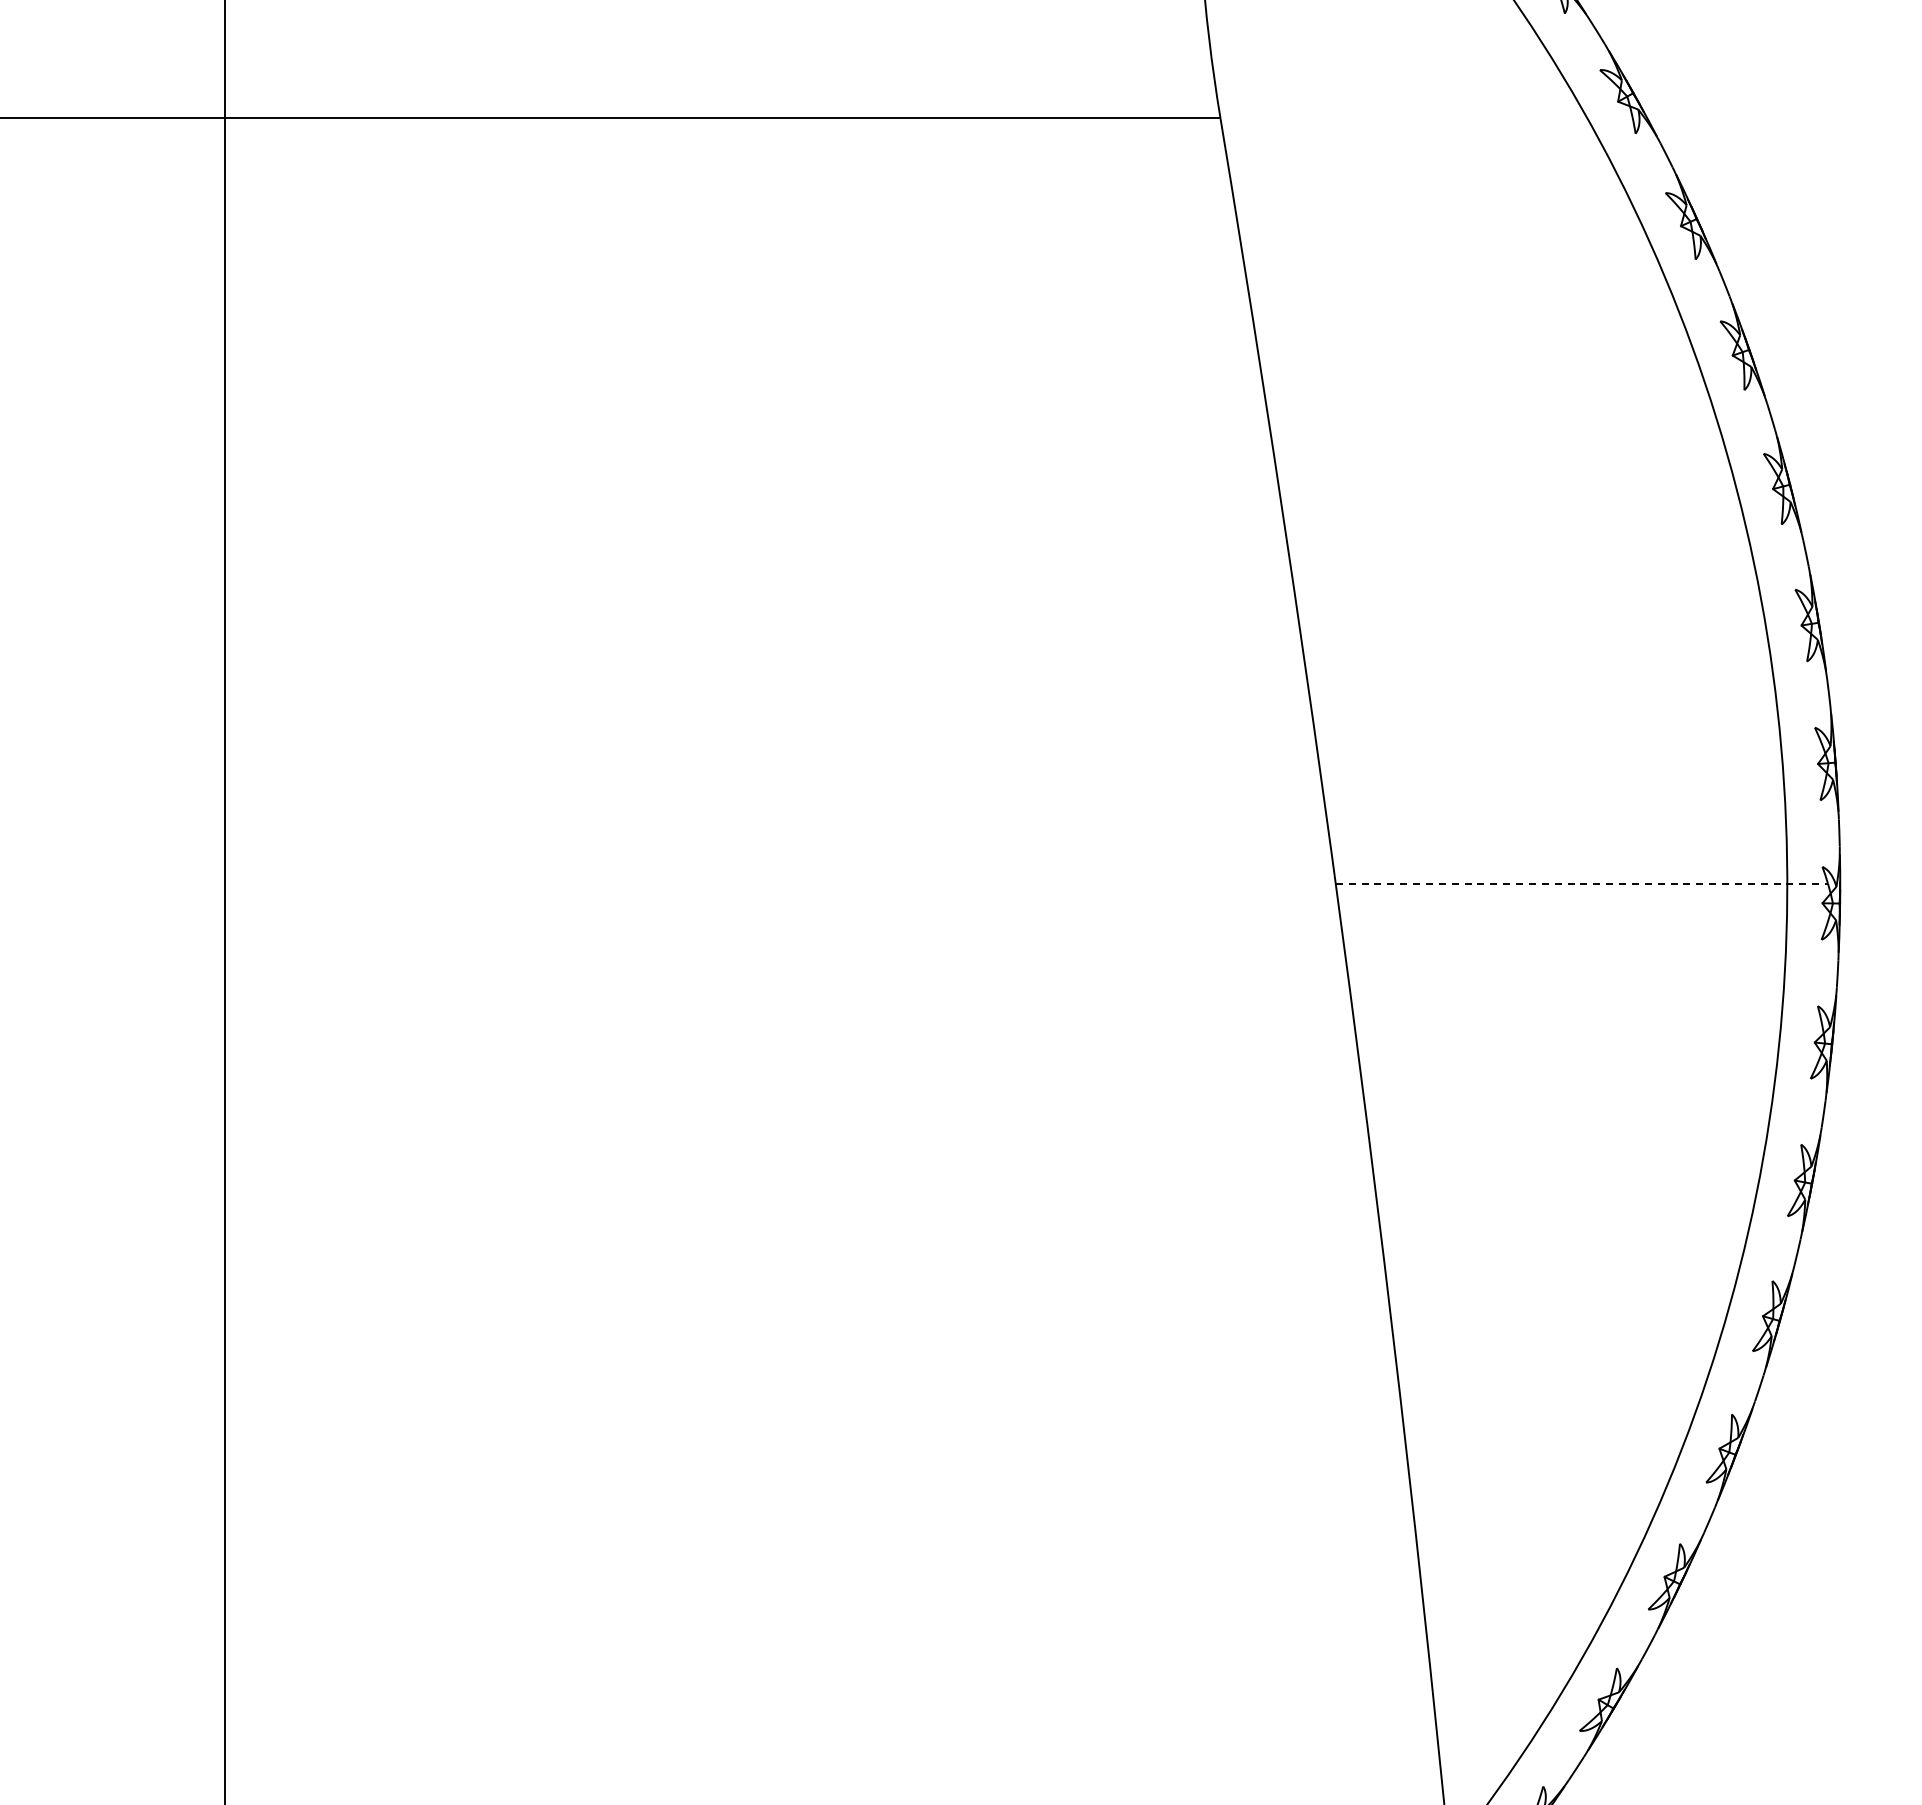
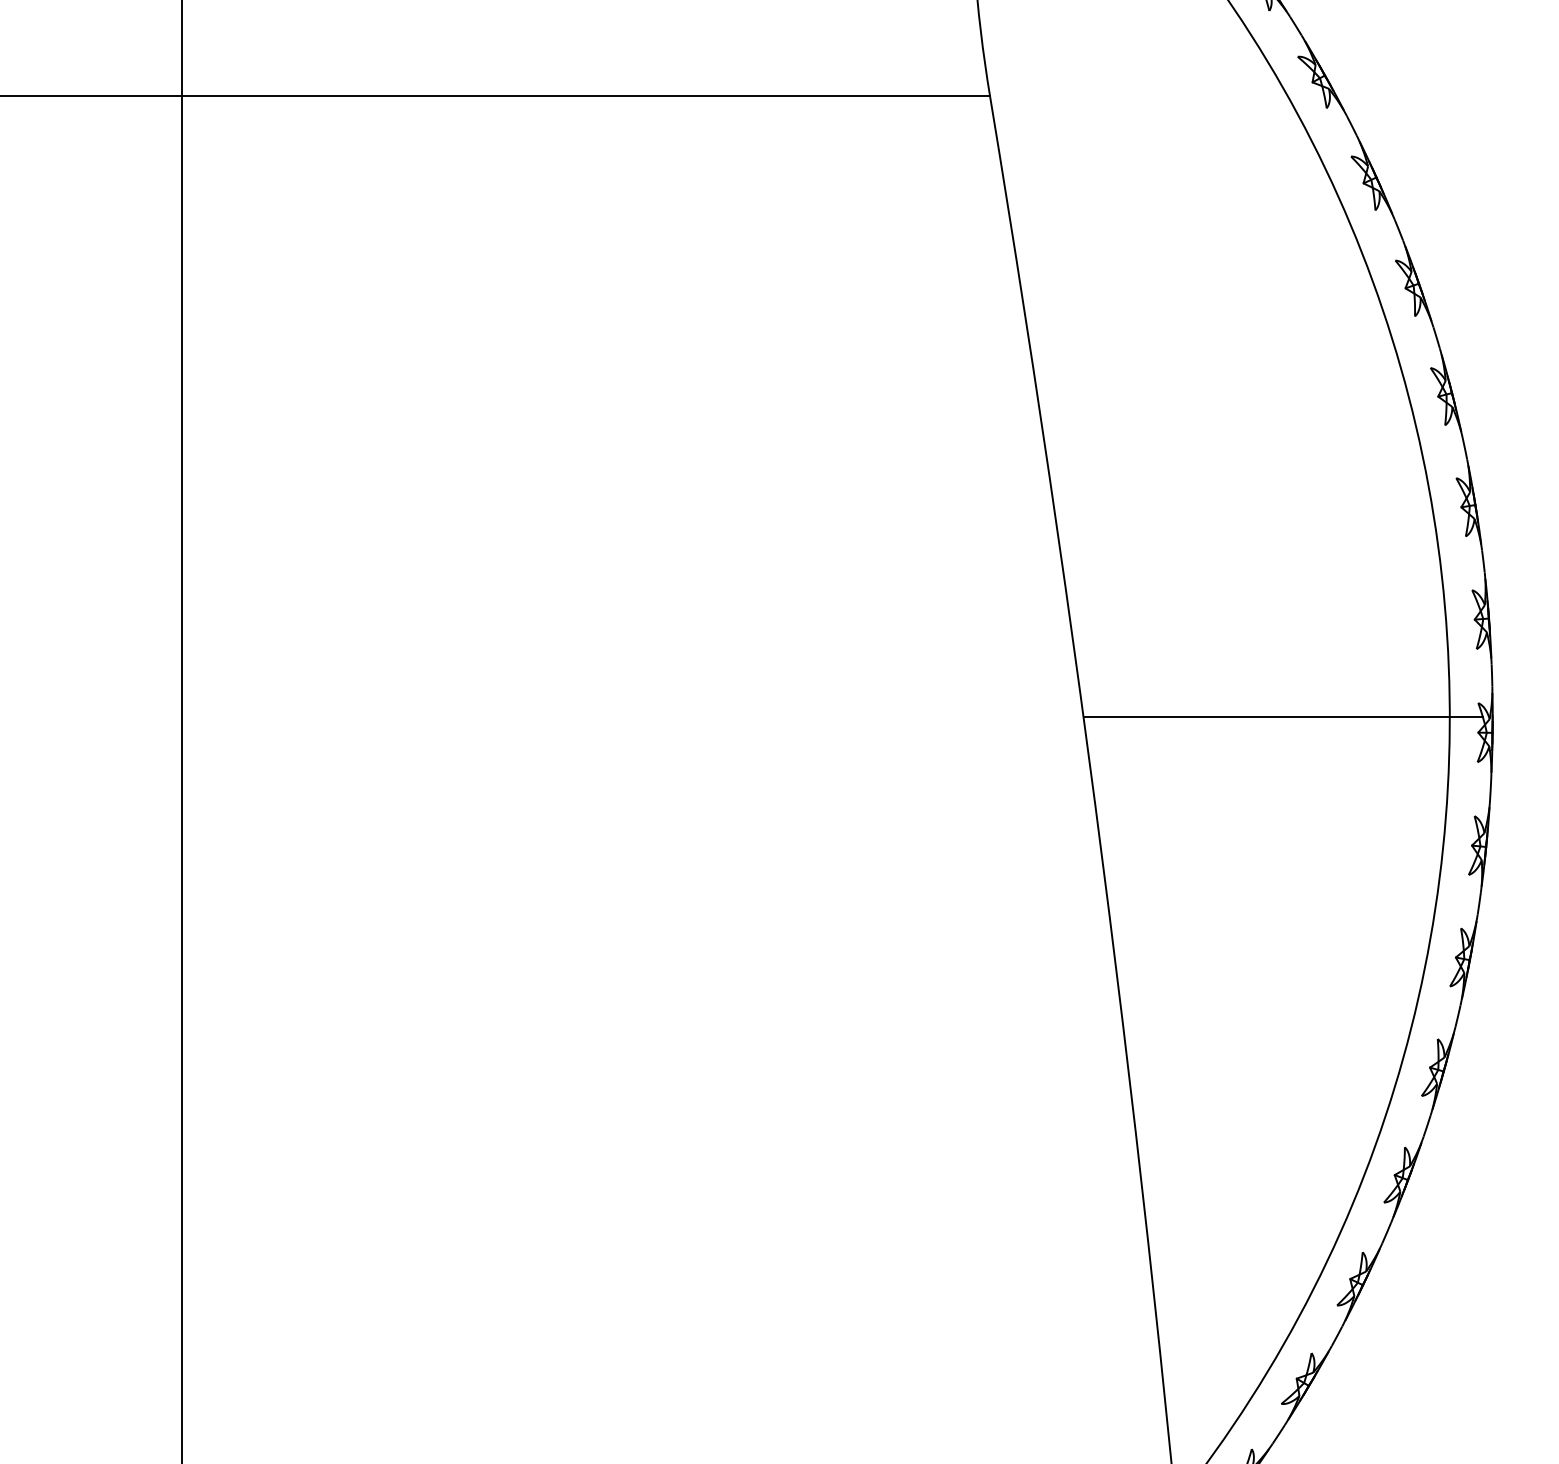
line: (1582, 883) -> (1283, 716), dashed -> solid

